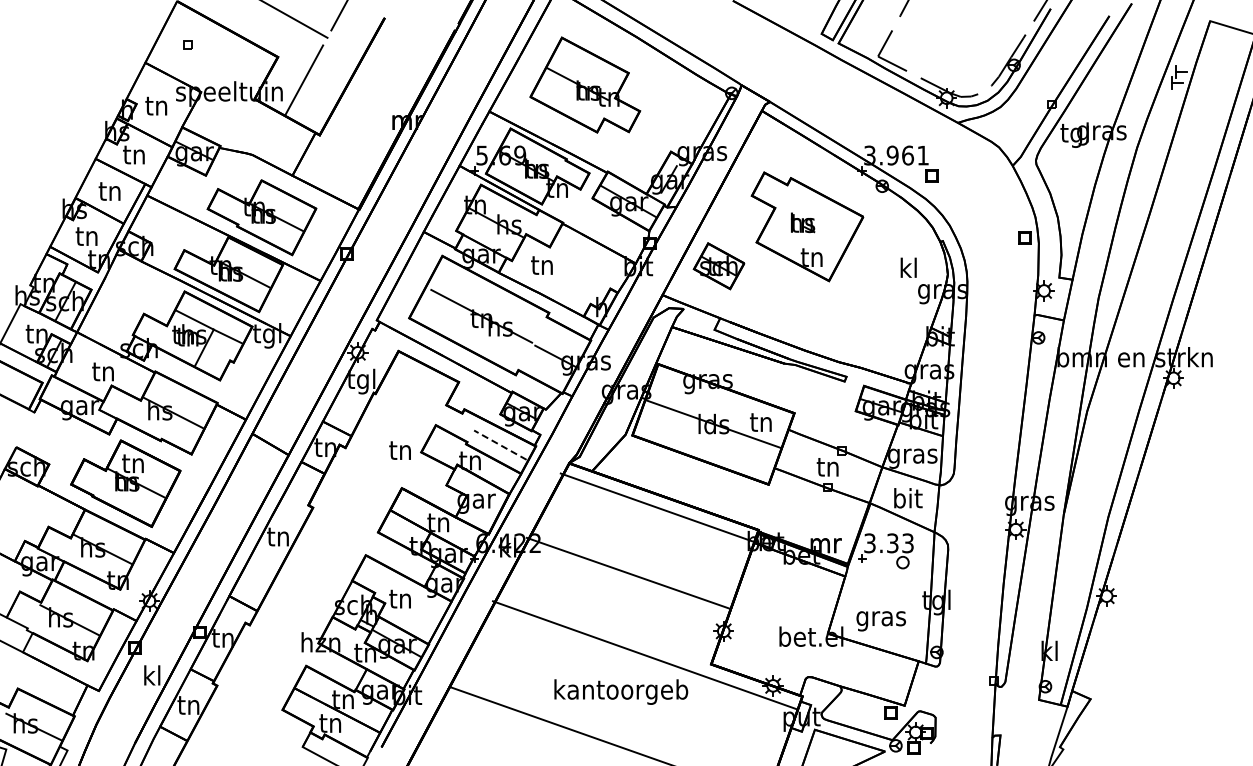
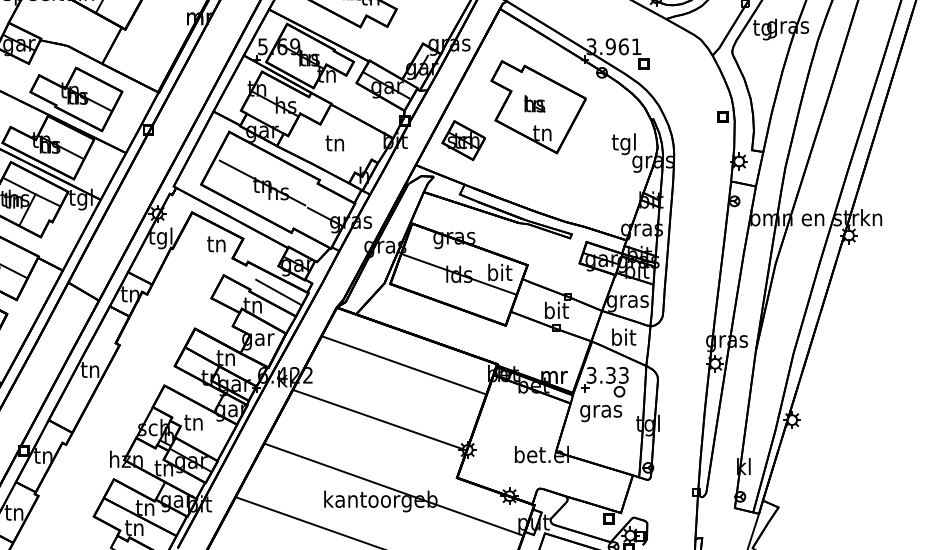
text: (541, 265) -> (334, 143), moved
text: (907, 270) -> (623, 144), kl -> tgl
text: (762, 421) -> (500, 272), tn -> bit
line: (499, 444) -> (277, 291), dashed -> solid
text: (399, 450) -> (215, 244), moved
text: (829, 466) -> (557, 310), tn -> bit
line: (656, 507) -> (403, 365), moved
line: (628, 572) -> (380, 419), moved
text: (880, 621) -> (600, 413), moved
line: (644, 655) -> (393, 489), moved

